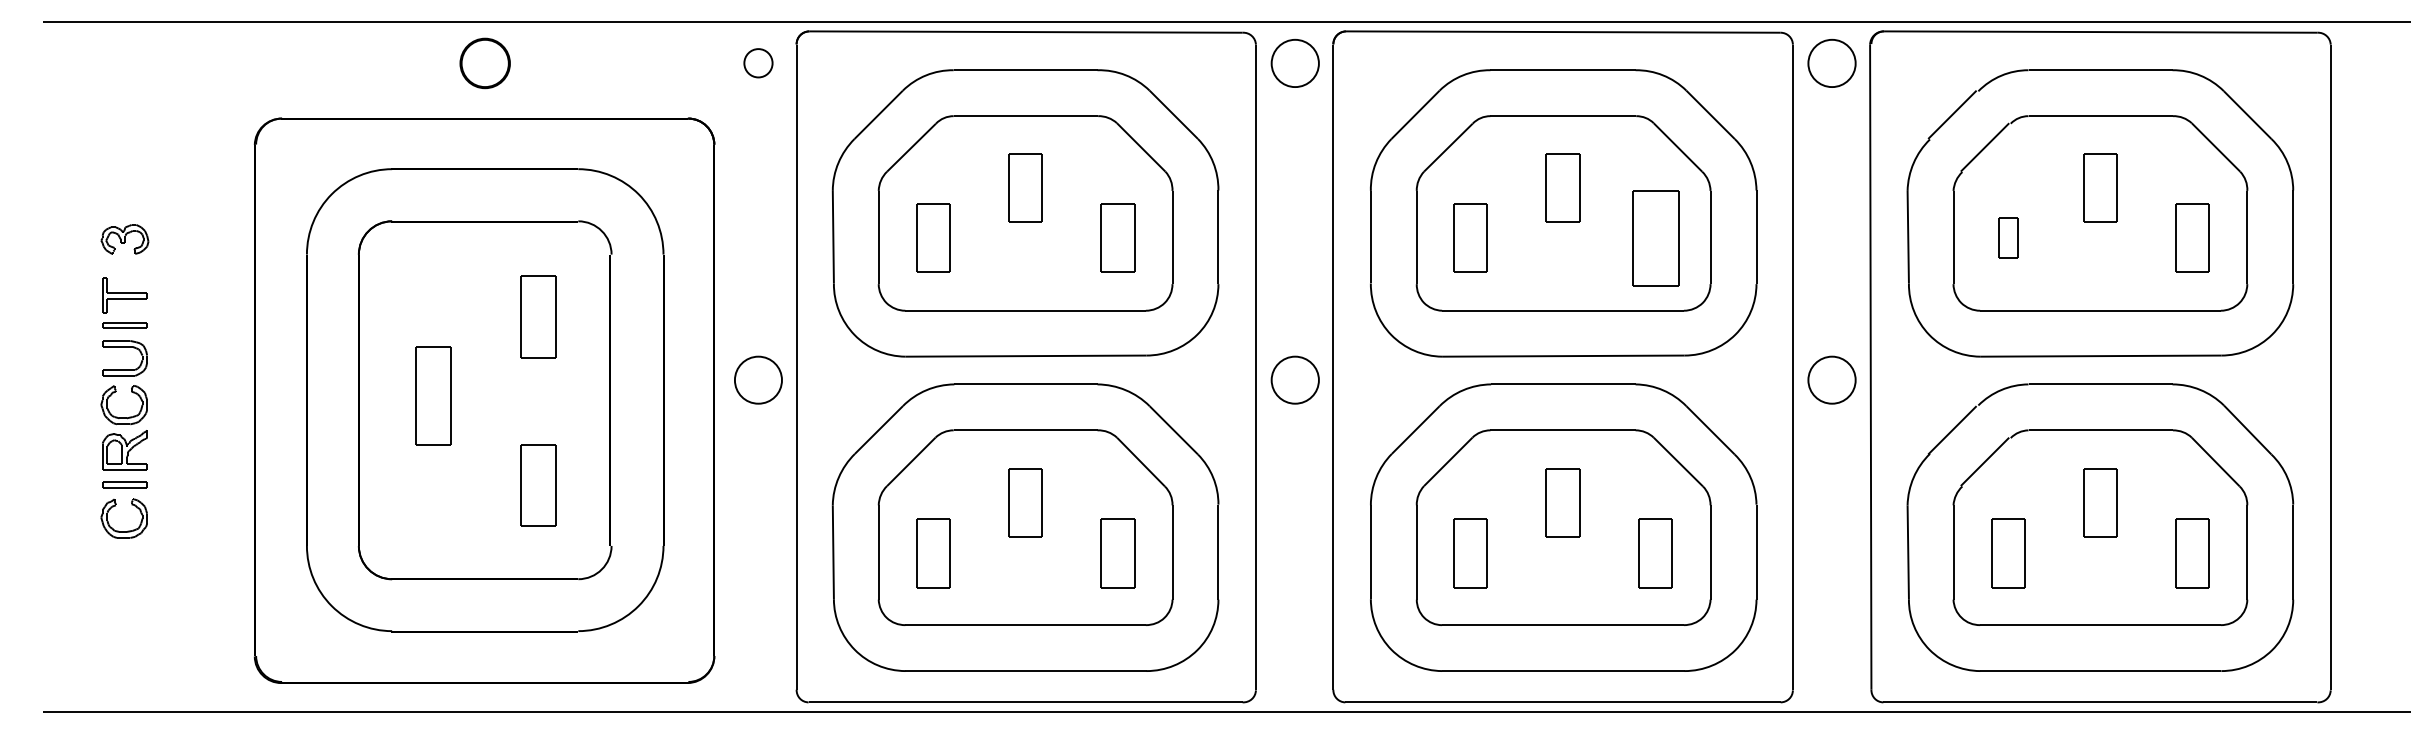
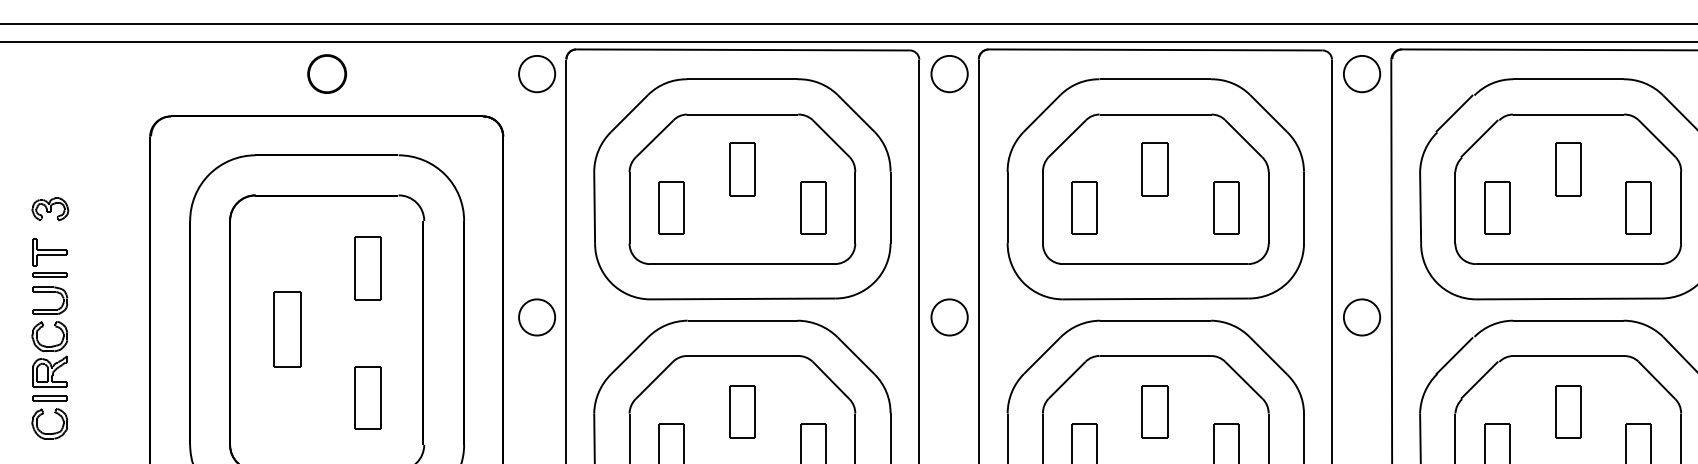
part: (758, 62) -> (537, 73), size x1.67
part: (1655, 237) -> (1226, 207), size x0.71
part: (2008, 237) -> (1497, 207), size x1.67

